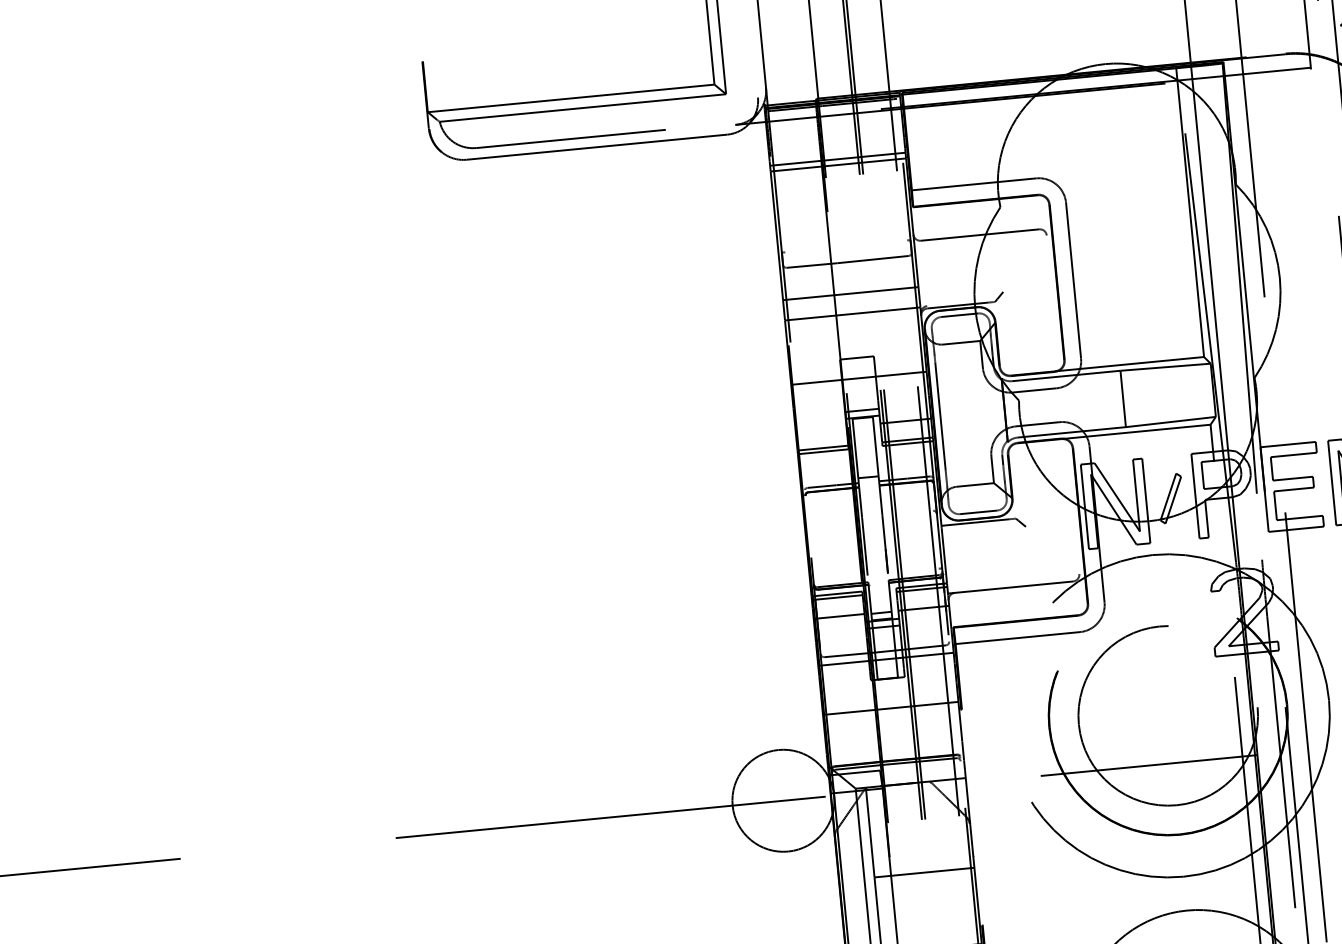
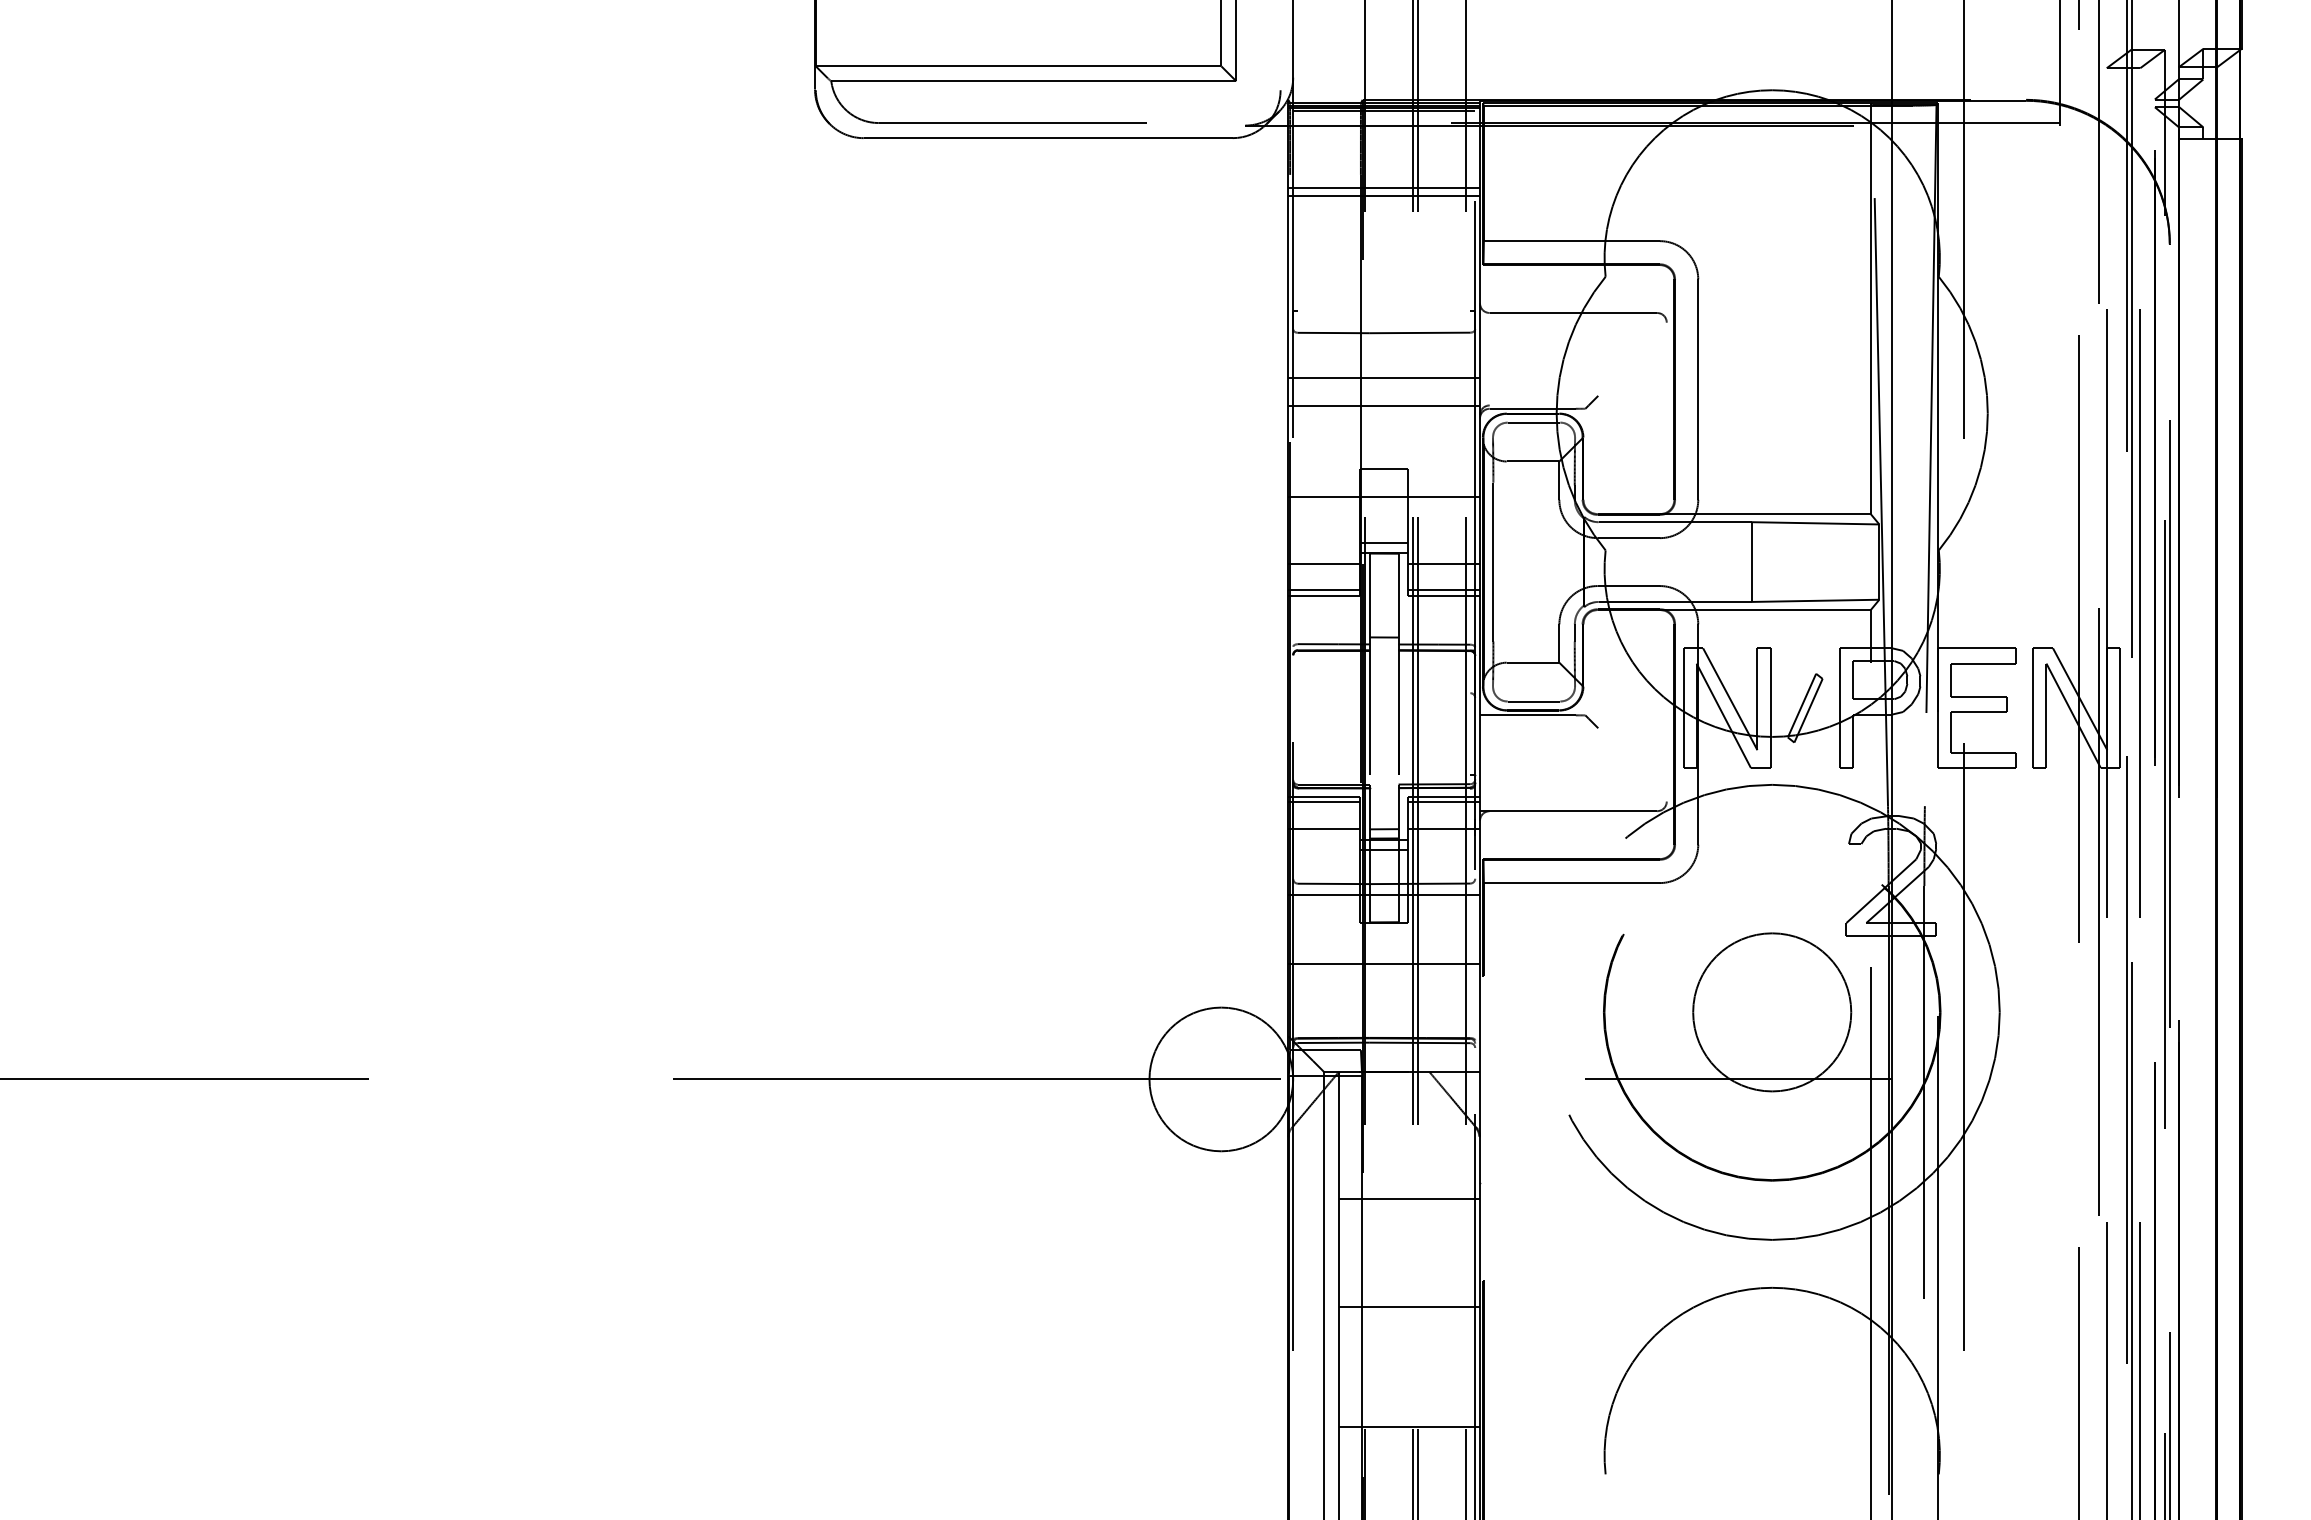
line: (821, 429) -> (1324, 563), added
circle: (1168, 715) -> (1772, 1012), size x0.62

